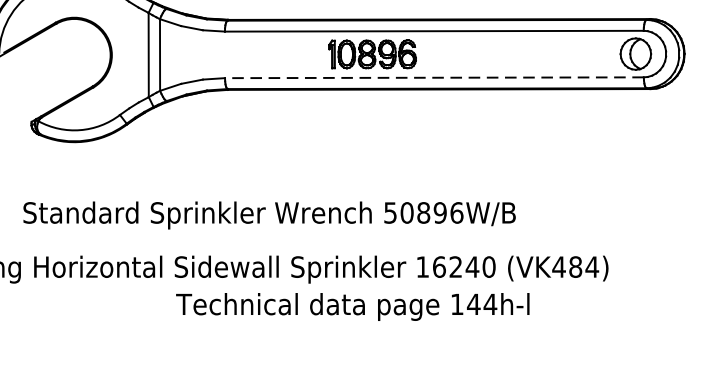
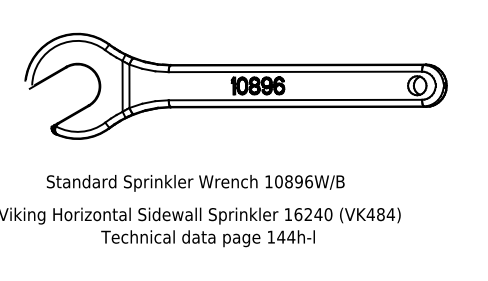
line: (434, 78) -> (295, 100), dashed -> solid
text: (389, 212) -> (268, 181), 50896W/B -> 10896W/B
text: (351, 306) -> (207, 238), moved

